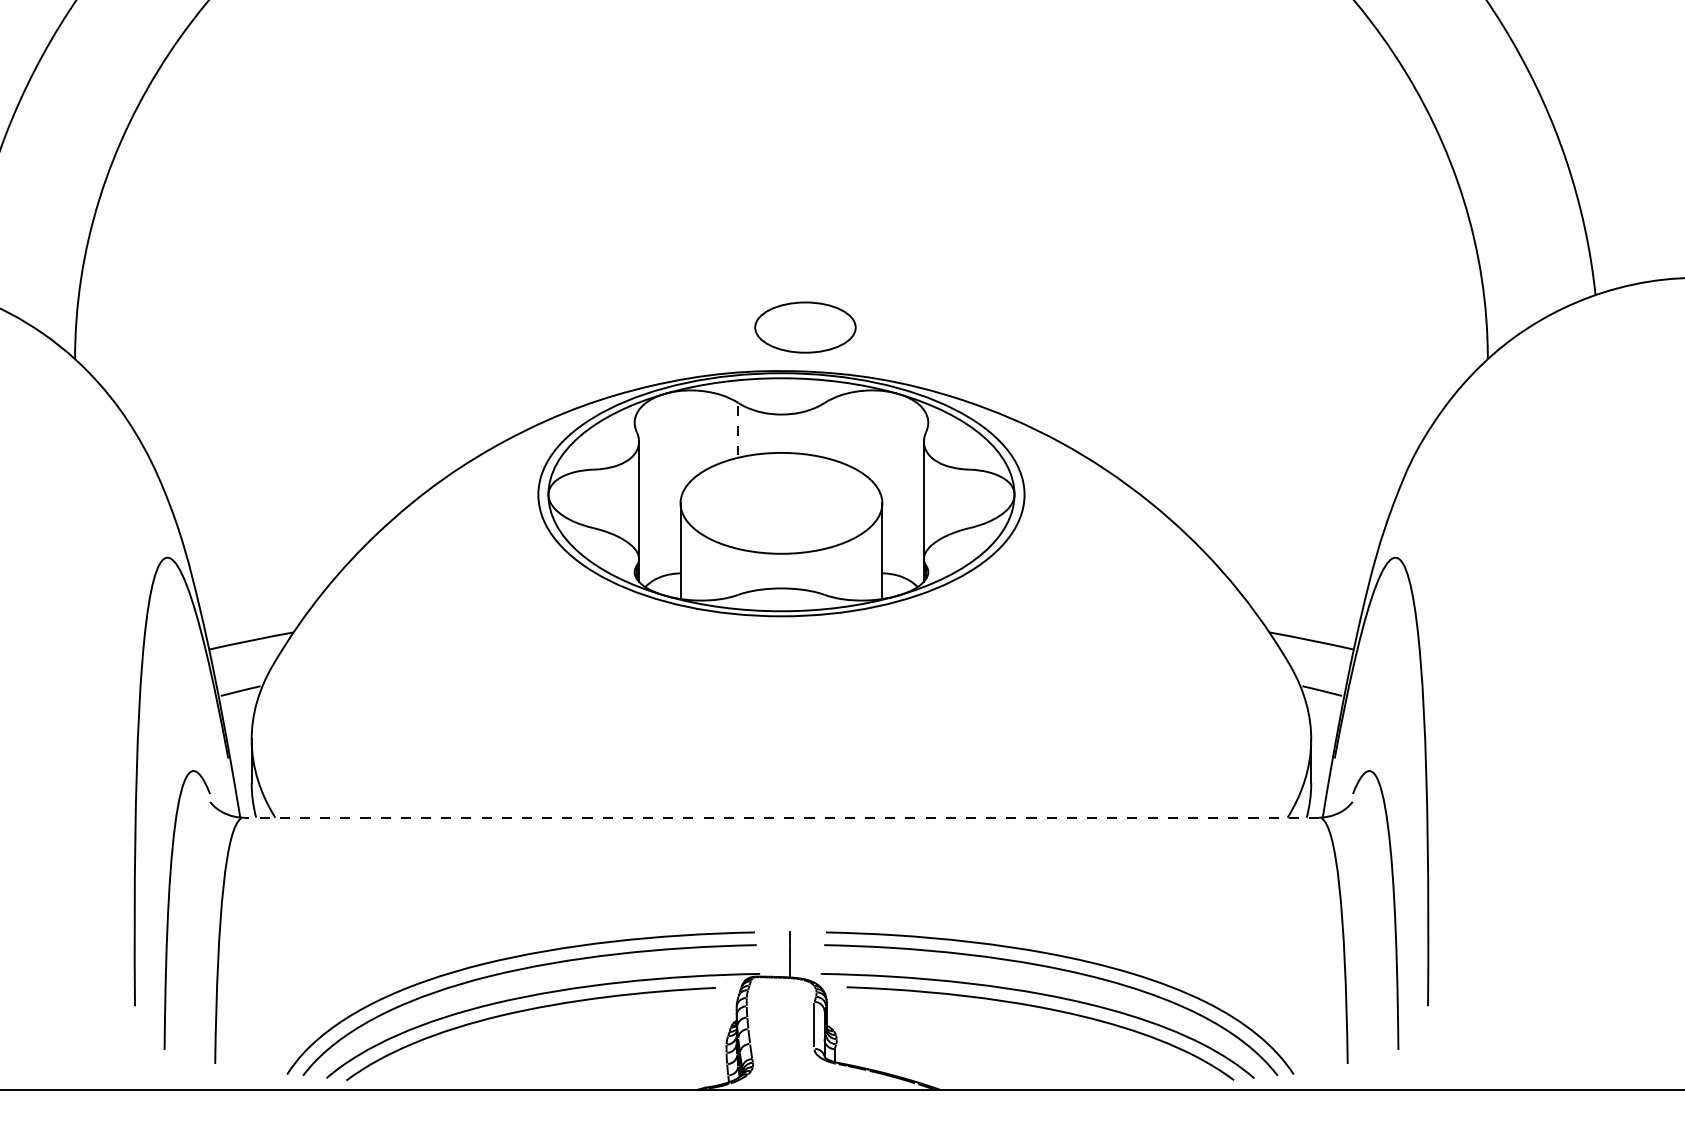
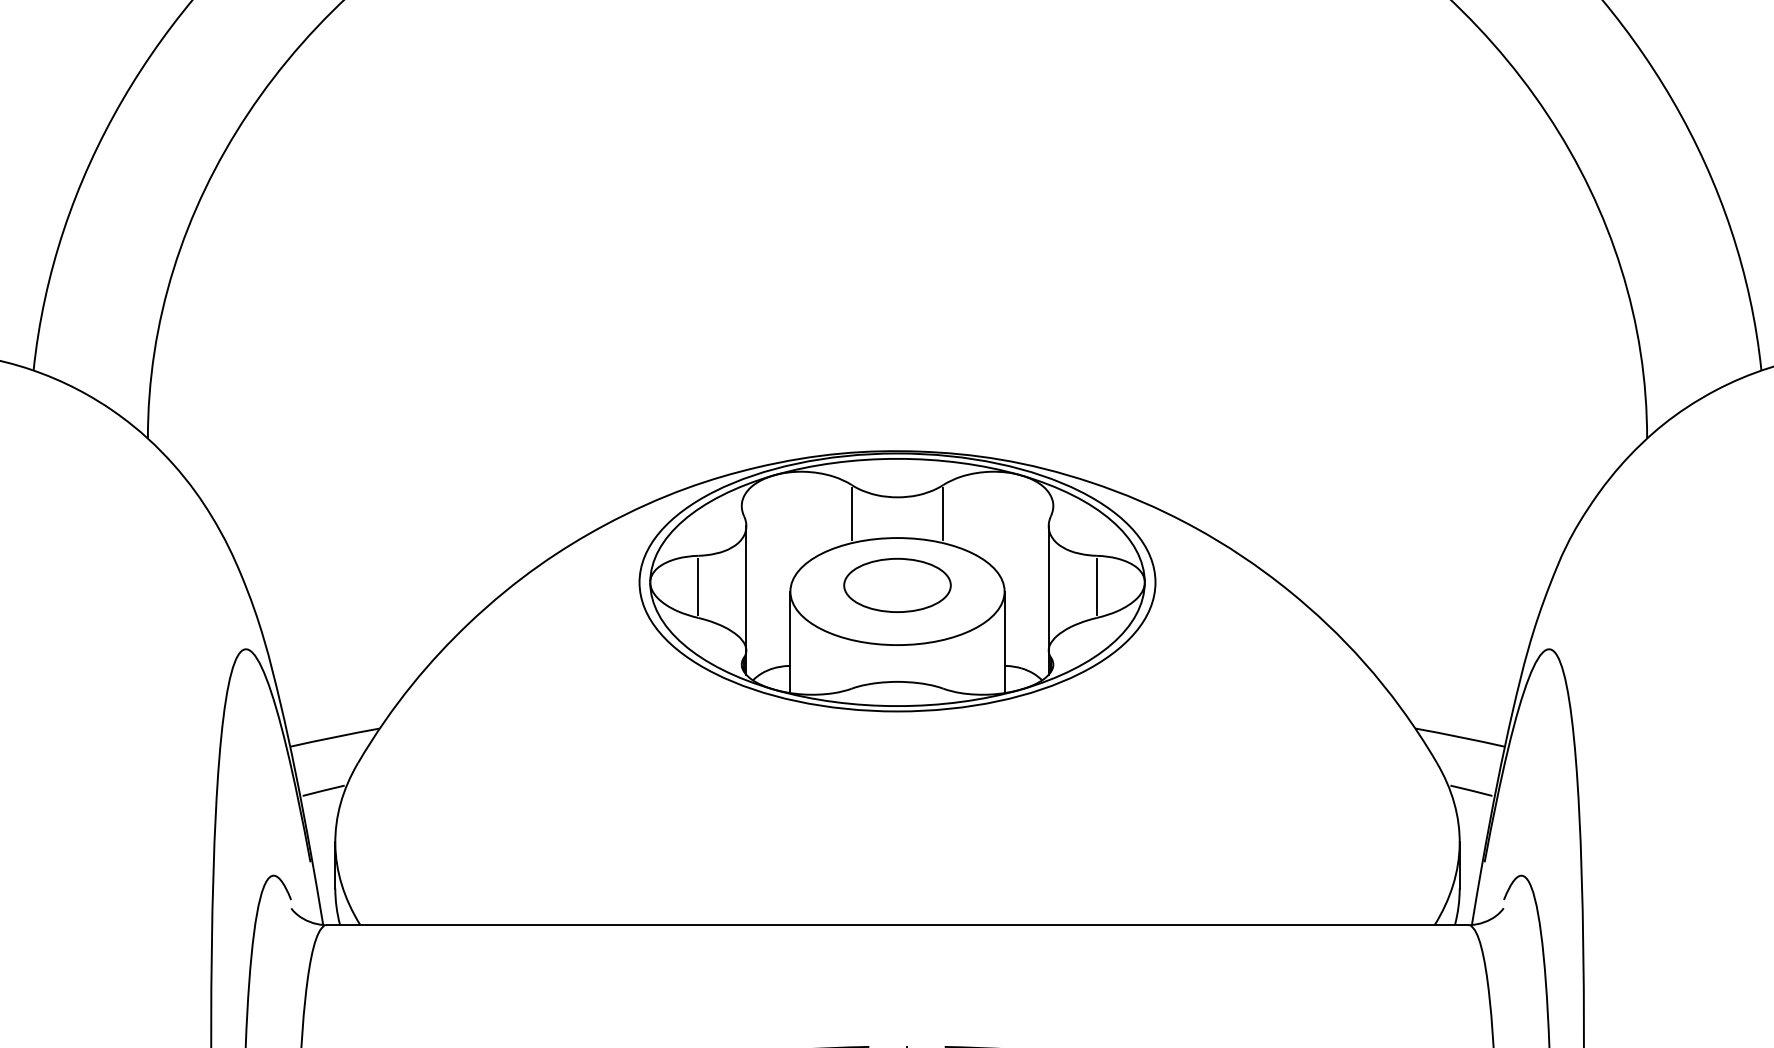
part: (805, 327) -> (897, 585), moved
line: (738, 430) -> (851, 514), dashed -> solid
line: (824, 430) -> (943, 514), added
line: (593, 498) -> (698, 586), added
line: (969, 498) -> (1097, 586), added
line: (781, 817) -> (897, 924), dashed -> solid

